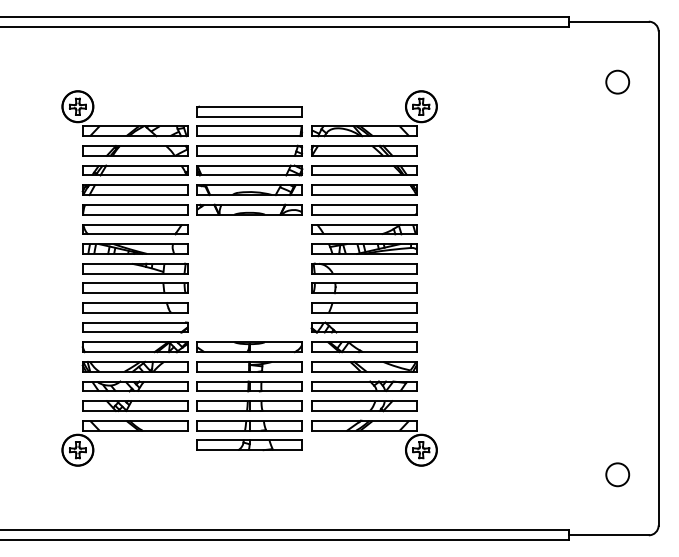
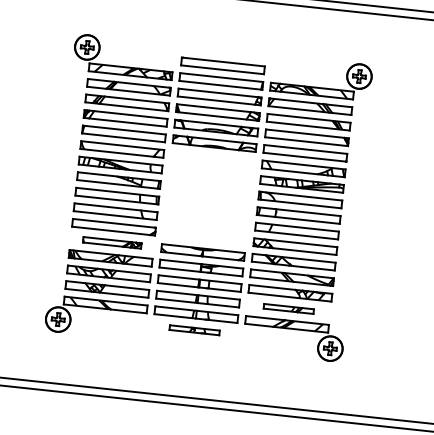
part: (134, 347) -> (111, 242), size x0.7
part: (364, 406) -> (288, 309), size x0.6
part: (249, 445) -> (194, 330), size x0.6

